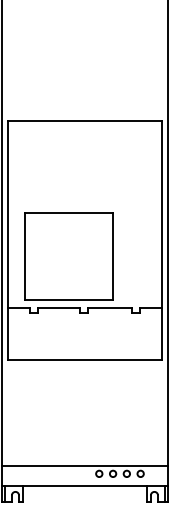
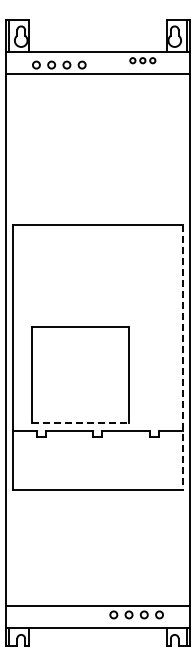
line: (161, 240) -> (182, 357), solid -> dashed
line: (69, 300) -> (80, 423), solid -> dashed

